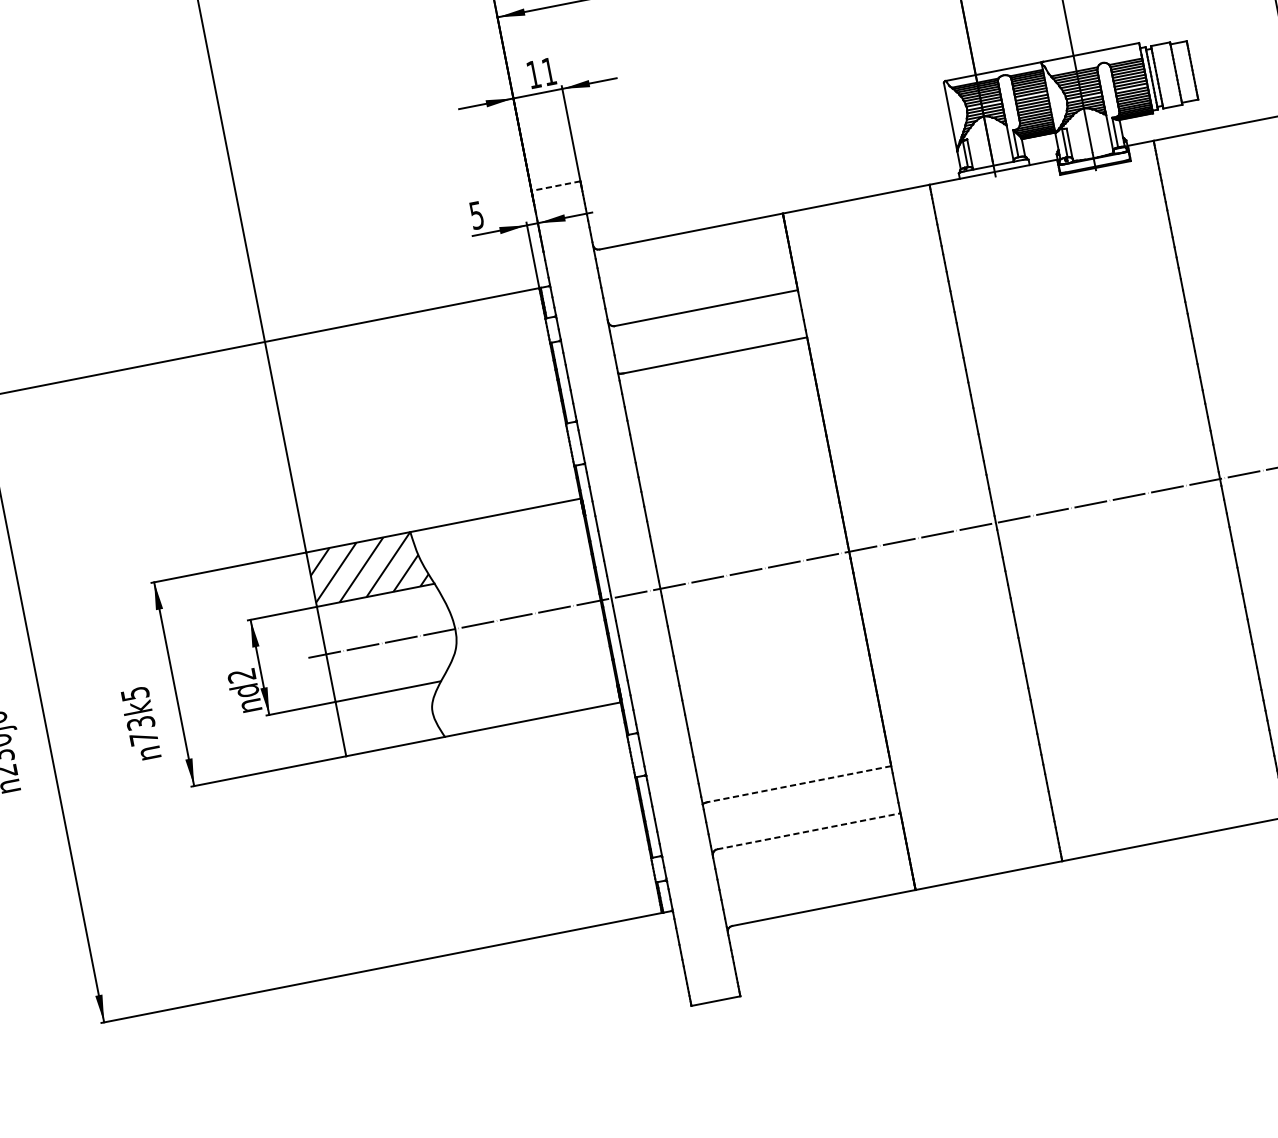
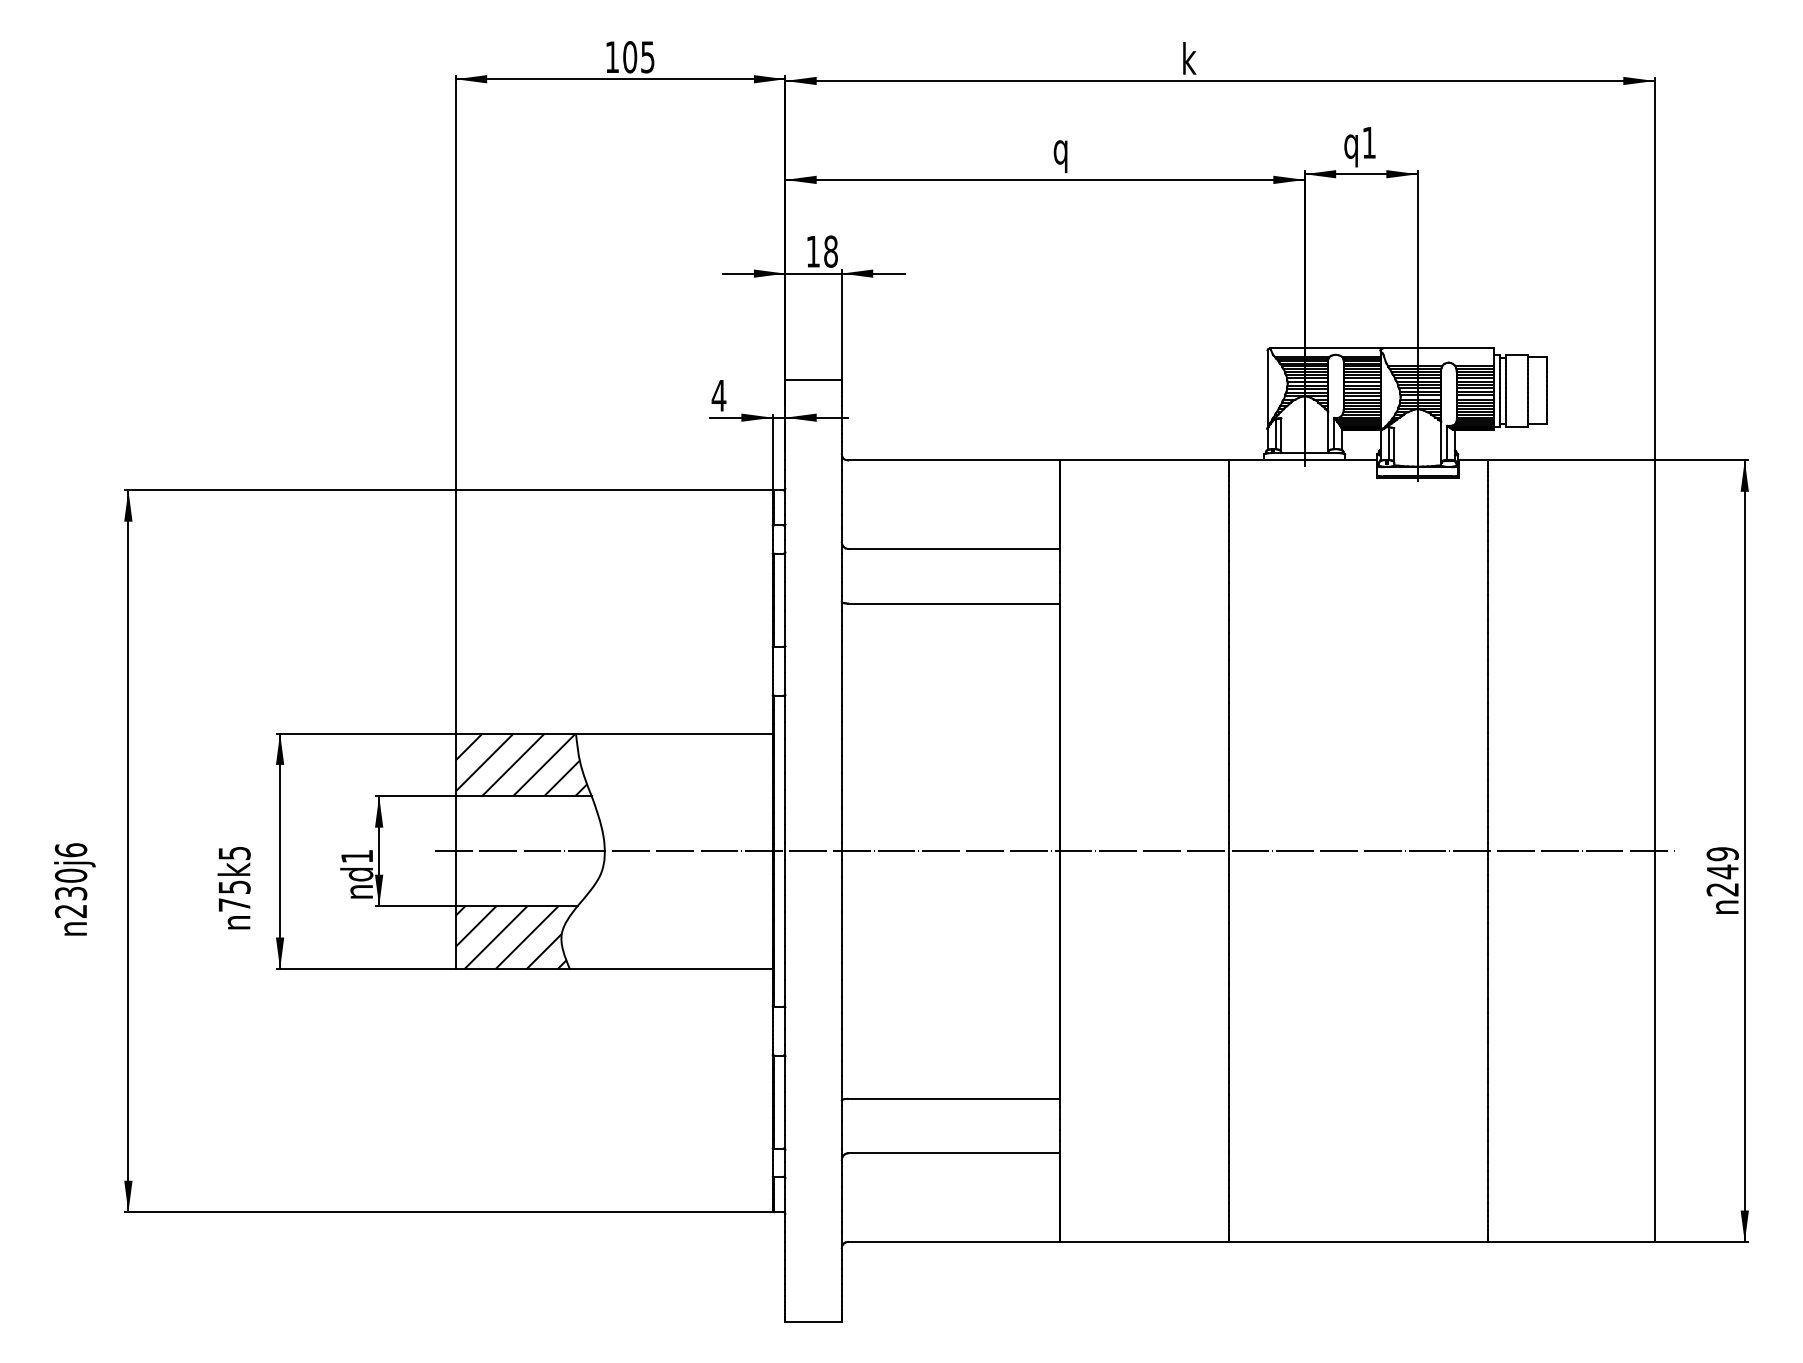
text: (548, 71) -> (830, 251), 11 -> 18
line: (555, 186) -> (813, 380), dashed -> solid
text: (476, 215) -> (718, 395), 5 -> 4
text: (241, 675) -> (356, 856), d2 -> d1
hatch: (388, 719) -> (510, 937), added
text: (140, 722) -> (234, 886), 73 -> 75
line: (799, 783) -> (954, 1098), dashed -> solid
line: (809, 831) -> (954, 1153), dashed -> solid

